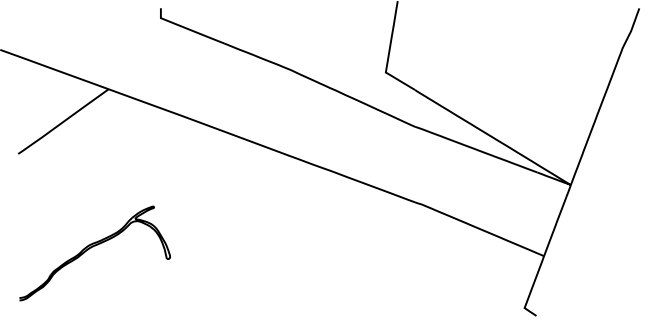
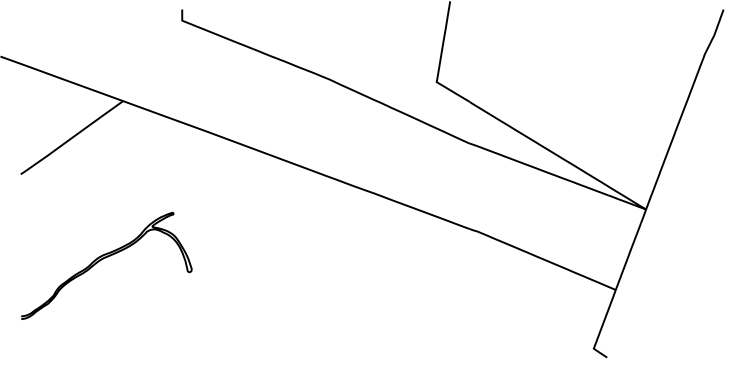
curve: (92, 247) -> (103, 259), moved

